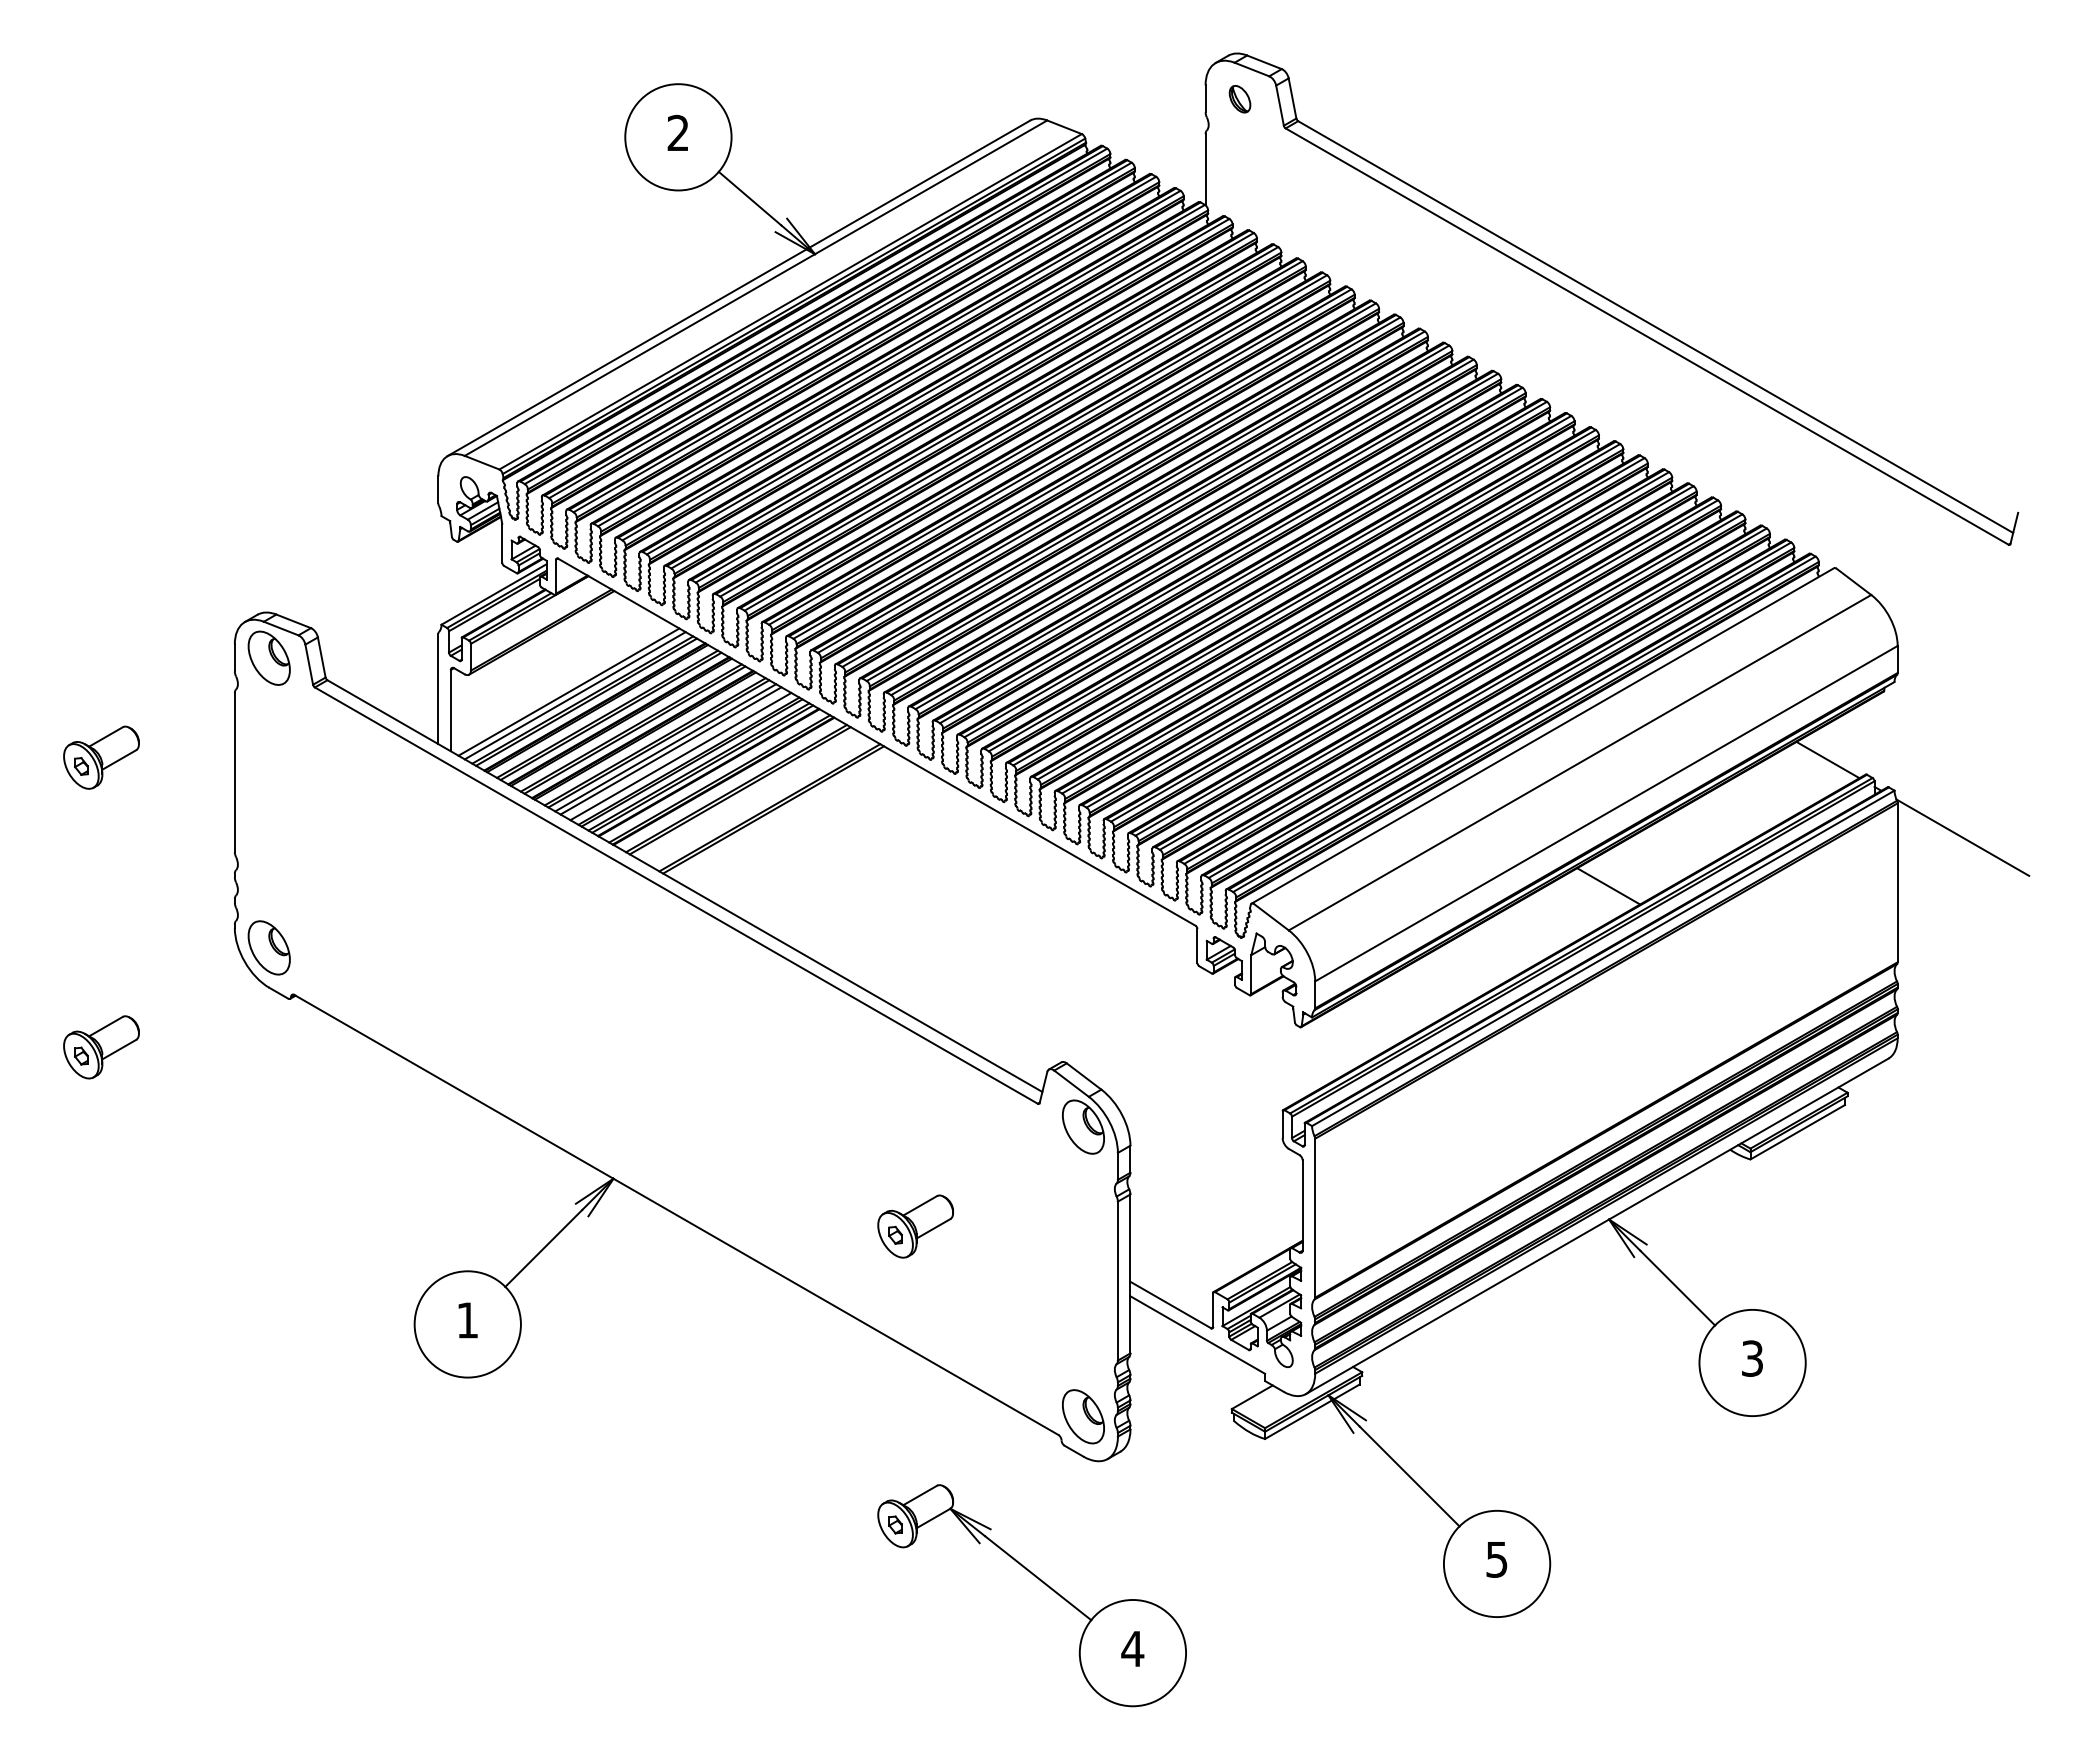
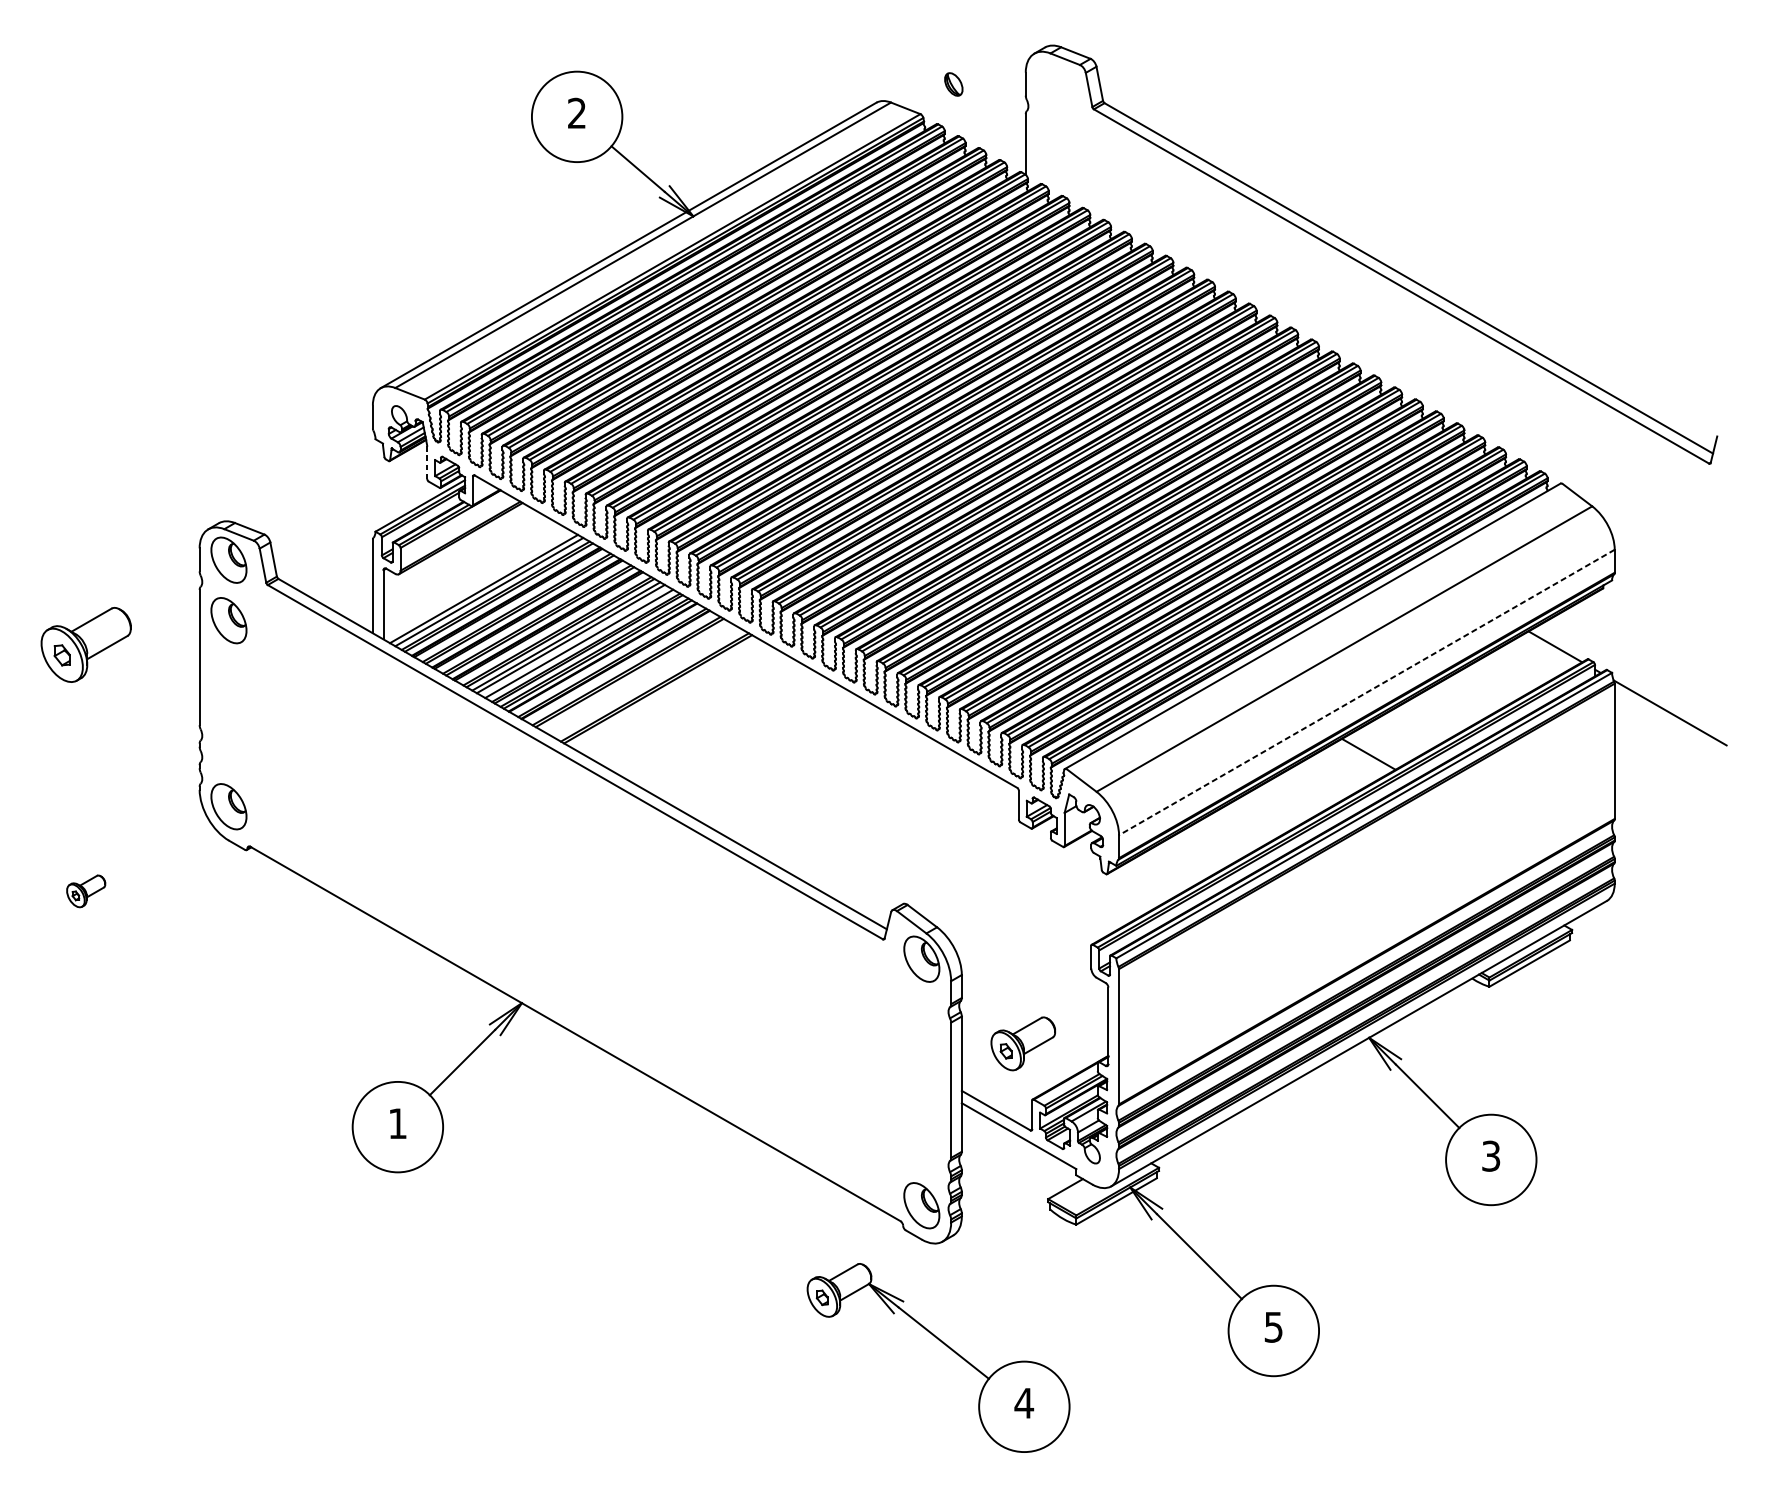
part: (1239, 99) -> (953, 84), moved
line: (502, 543) -> (427, 462), solid -> dashed
part: (268, 728) -> (228, 619), added
part: (101, 757) -> (86, 644), size x1.4
line: (1606, 813) -> (1366, 692), solid -> dashed
part: (101, 1047) -> (86, 891), size x0.6
part: (915, 1226) -> (1023, 1043), moved
part: (1040, 1581) -> (945, 1345), moved

